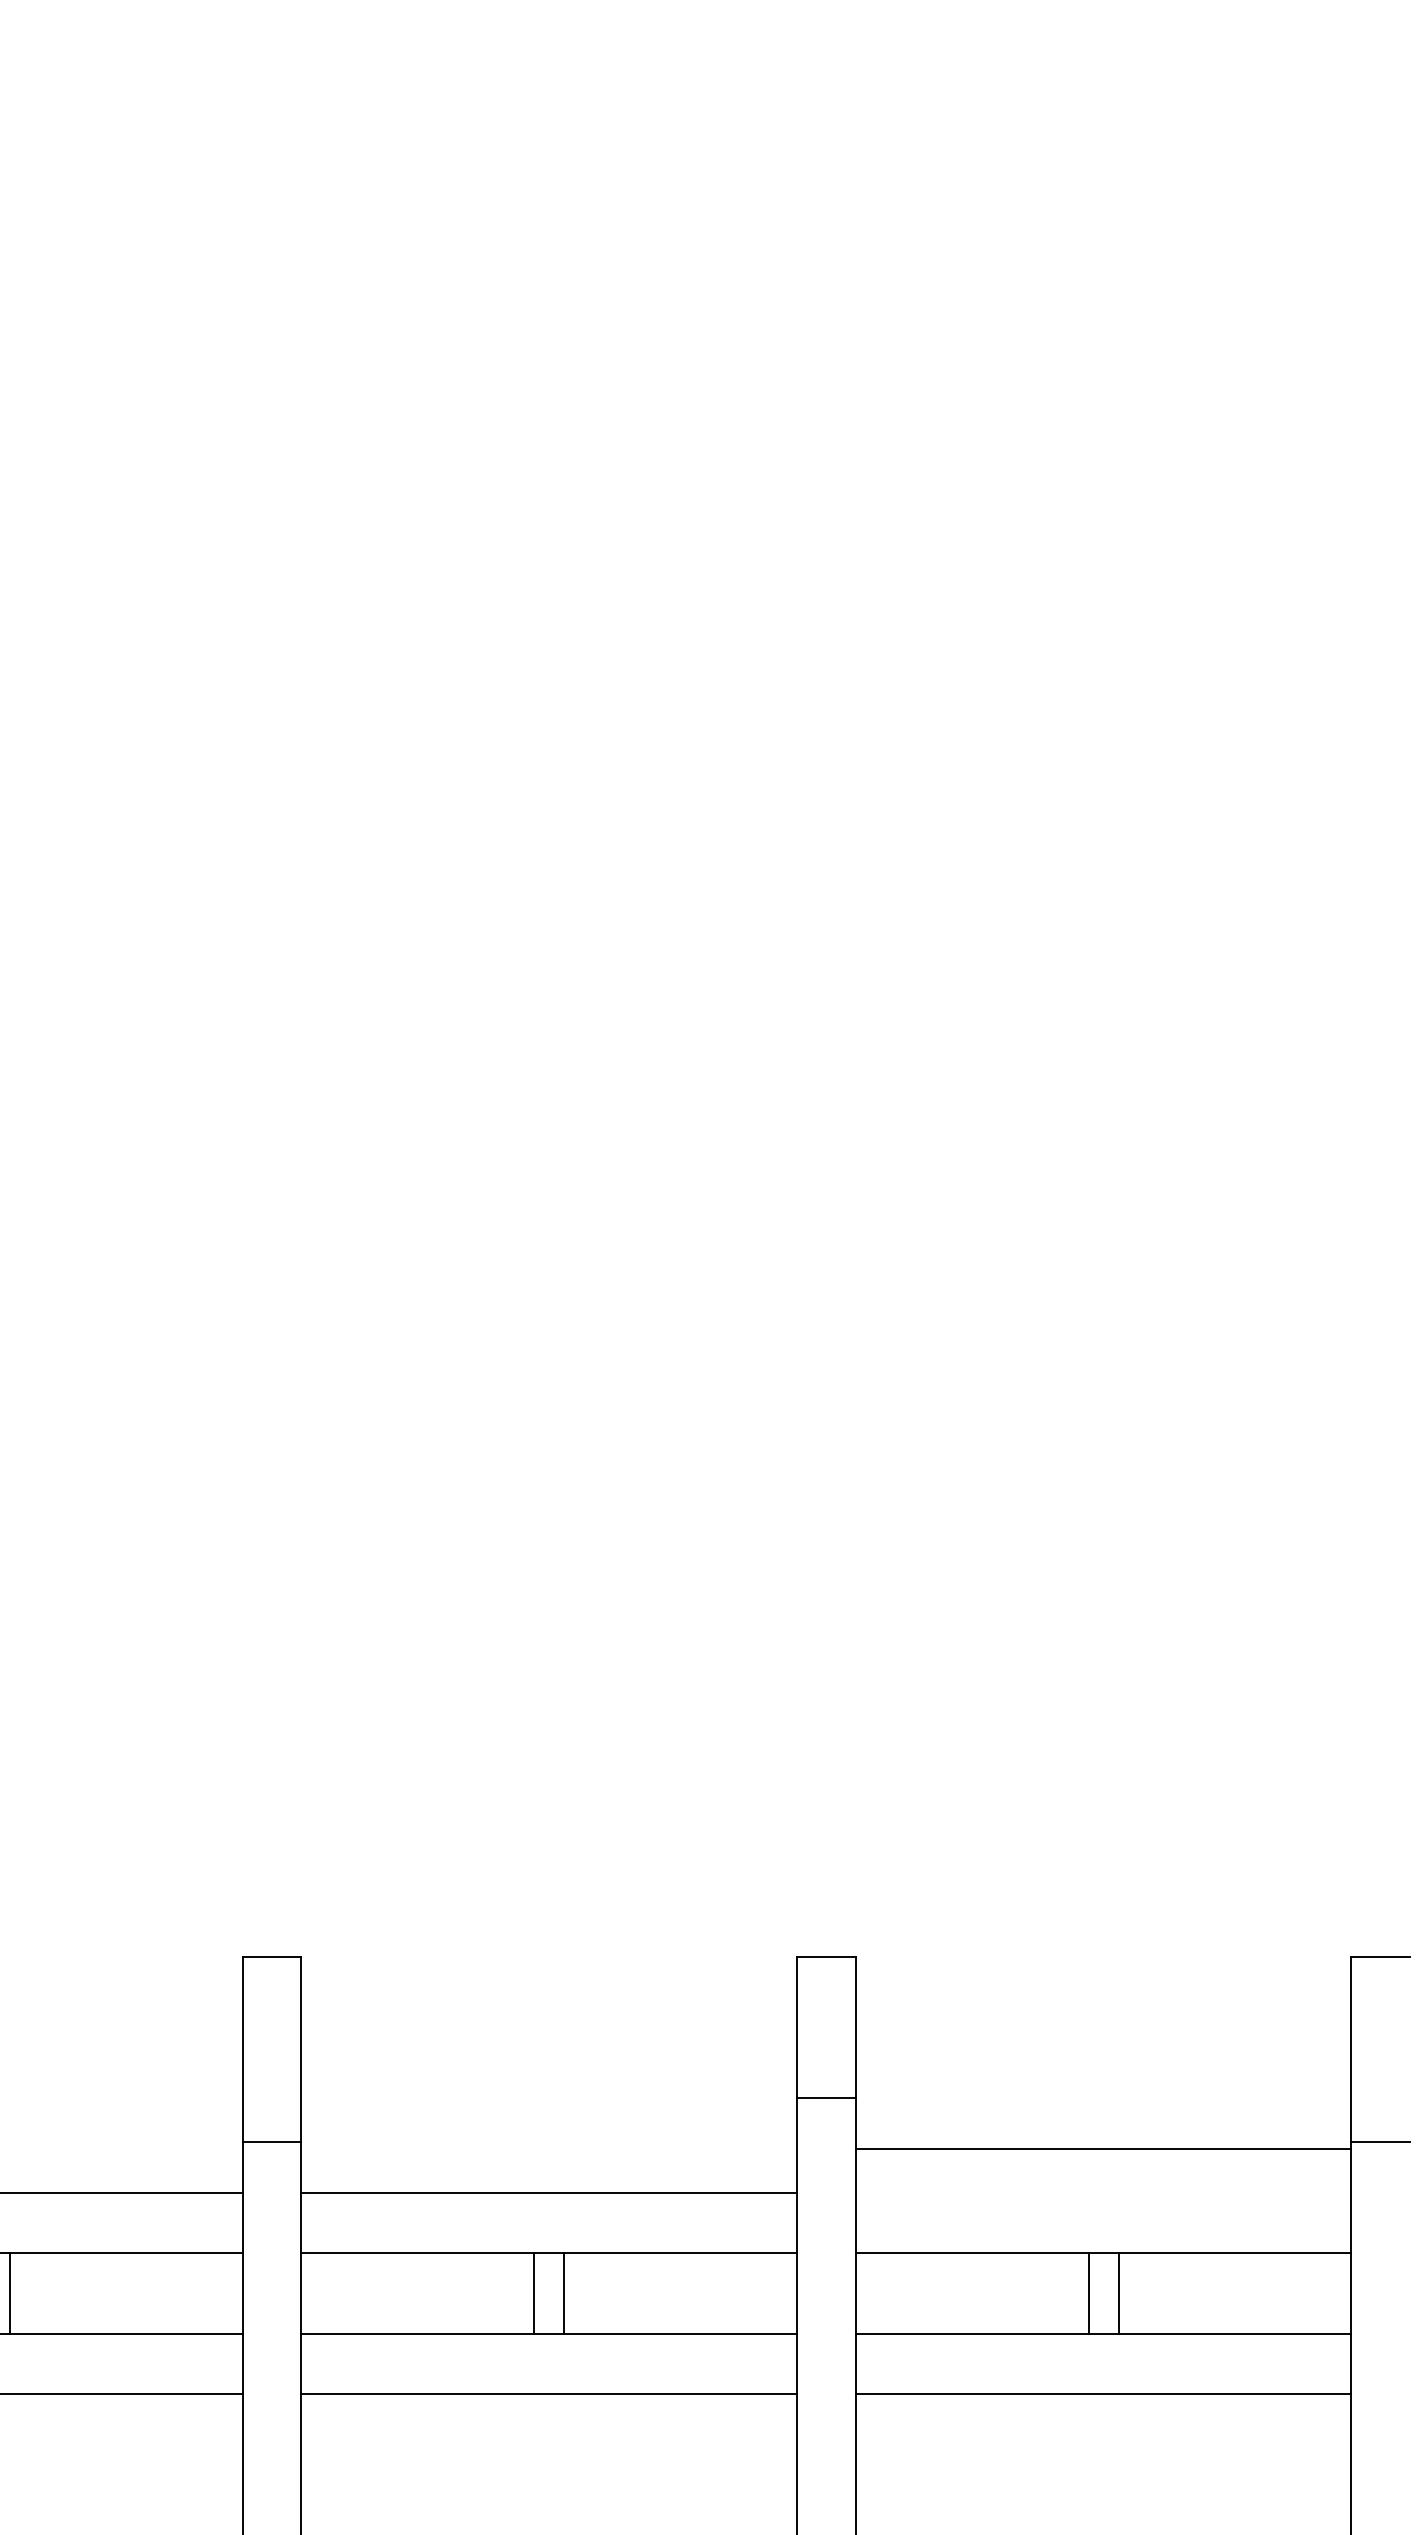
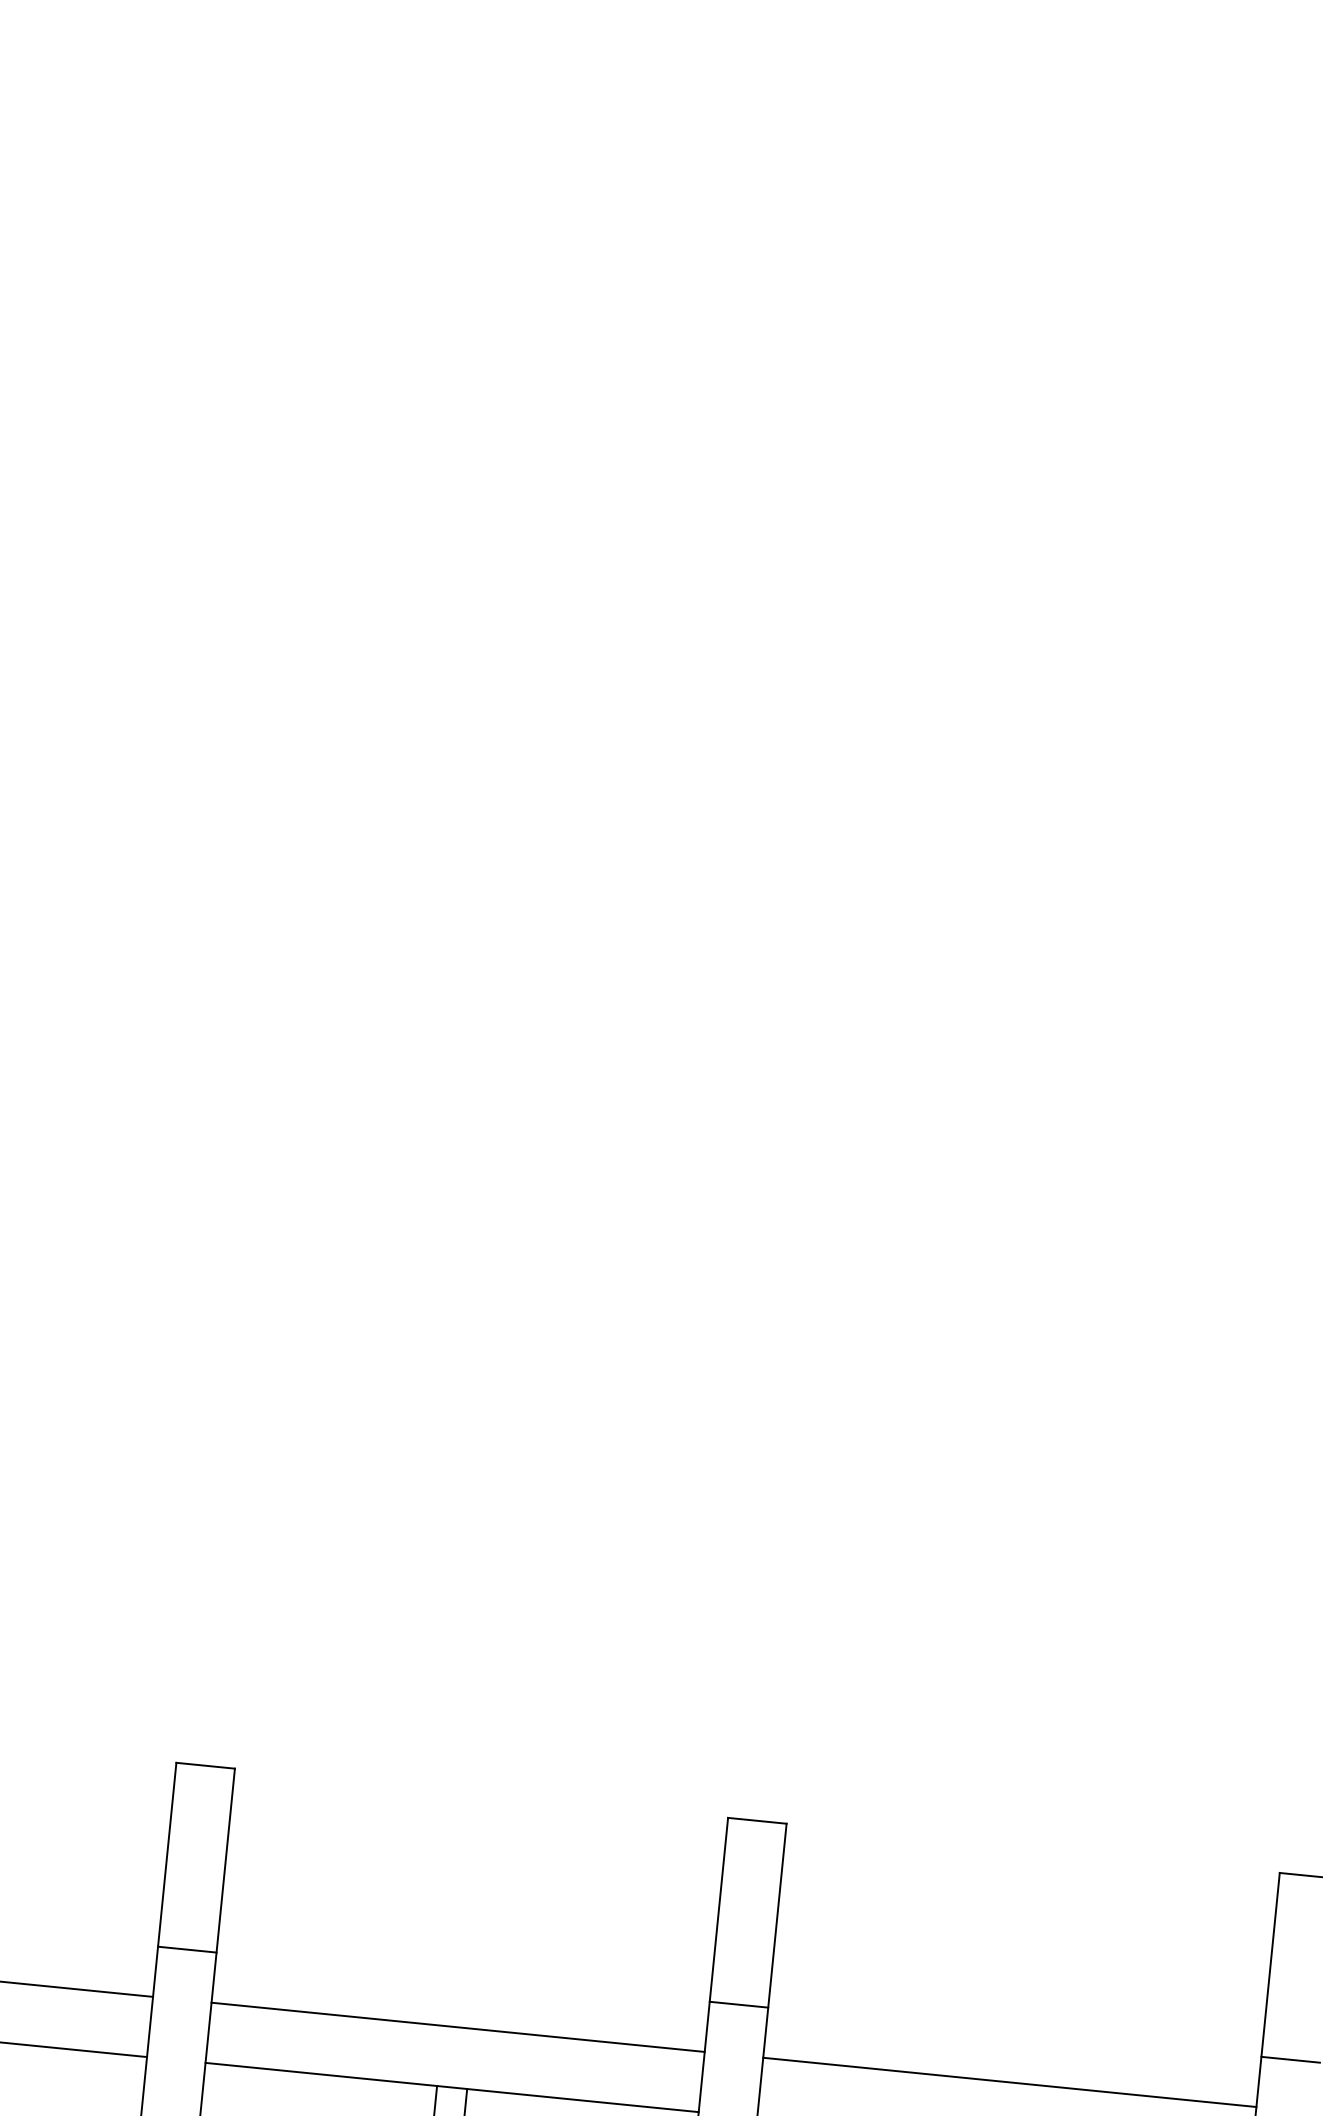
line: (826, 2098) -> (739, 2005), moved
line: (1103, 2148) -> (1009, 2082), moved

